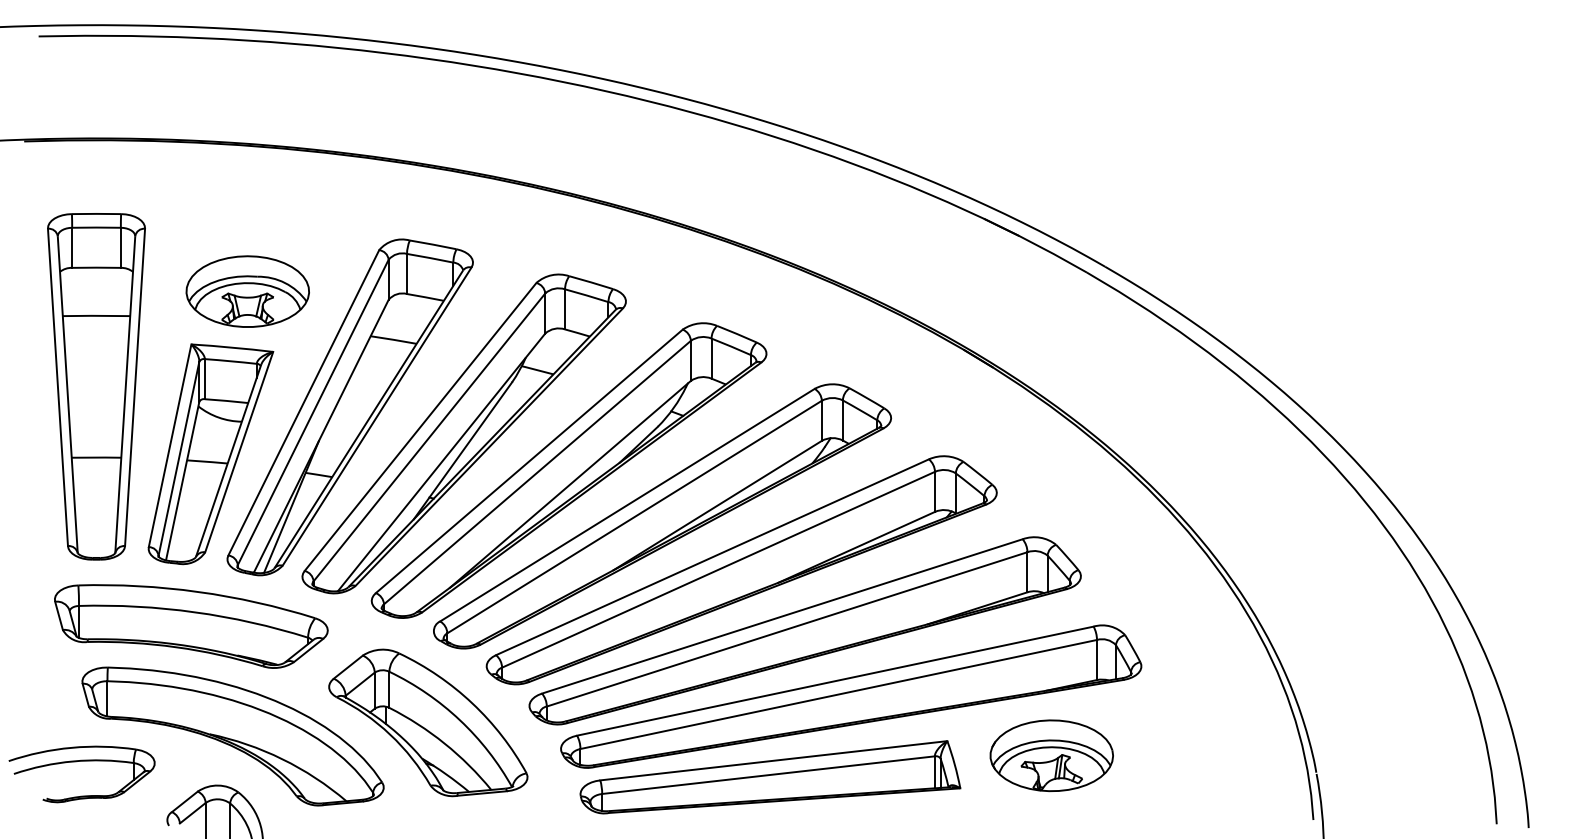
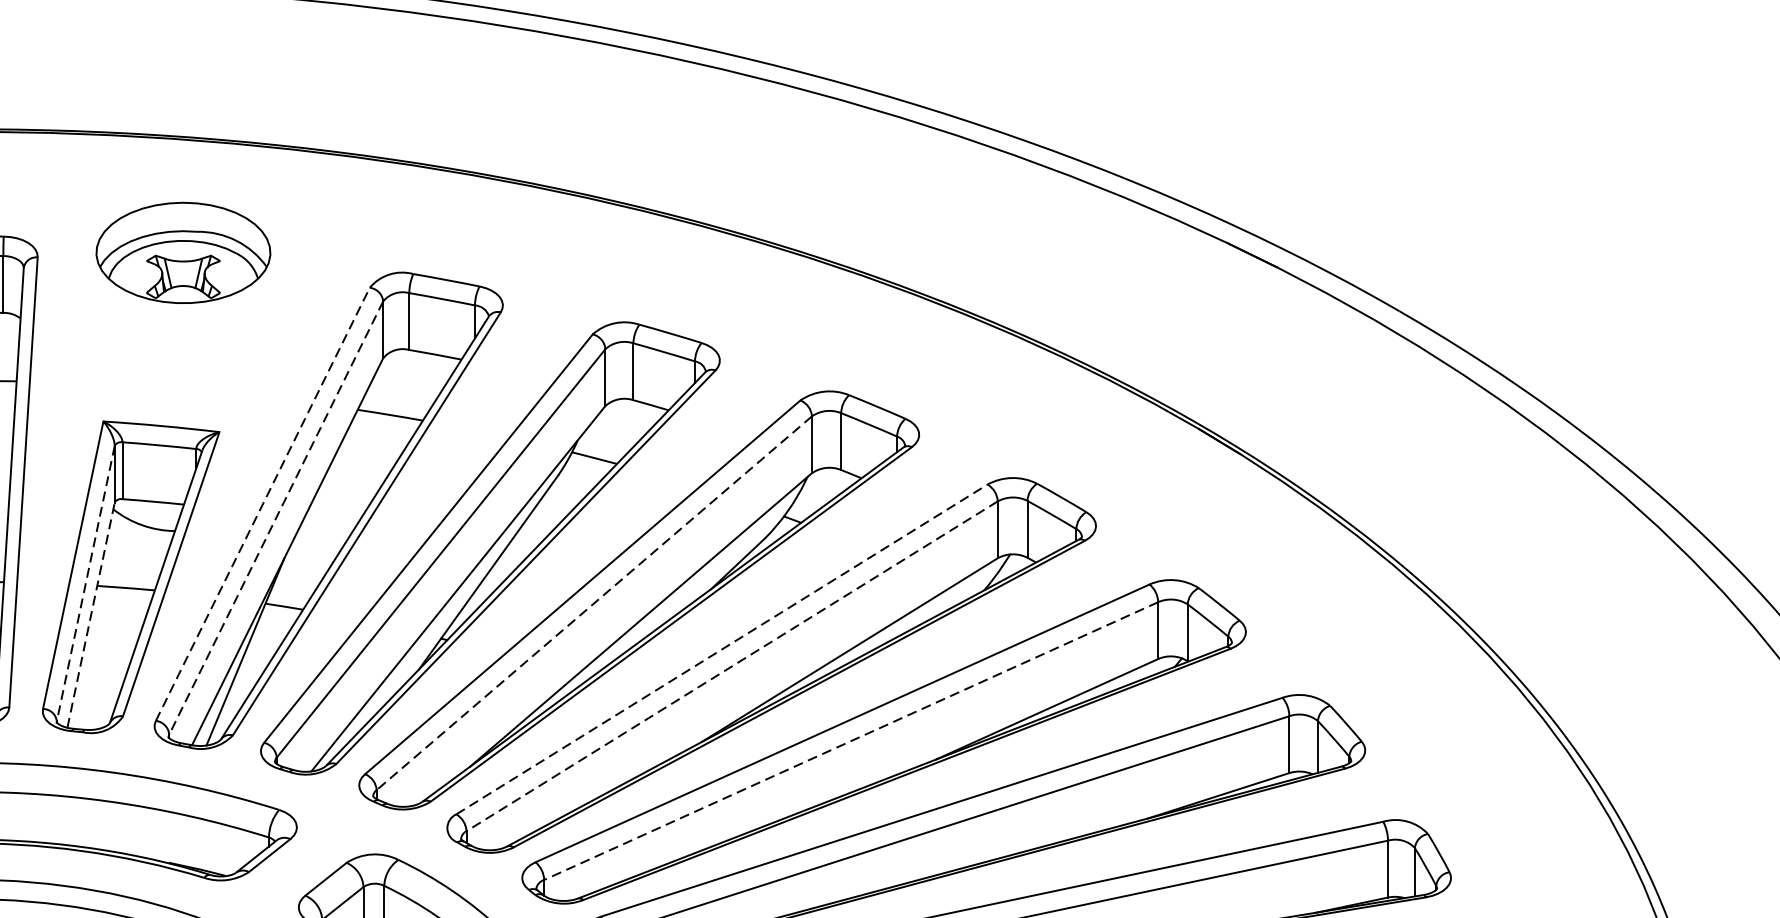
part: (247, 291) -> (182, 252), moved
line: (304, 402) -> (263, 503), solid -> dashed
line: (313, 412) -> (276, 518), solid -> dashed
line: (178, 459) -> (85, 584), solid -> dashed
line: (537, 472) -> (594, 603), solid -> dashed
line: (182, 480) -> (90, 614), solid -> dashed
line: (627, 504) -> (722, 648), solid -> dashed
line: (634, 517) -> (731, 666), solid -> dashed
line: (718, 569) -> (851, 740), solid -> dashed

